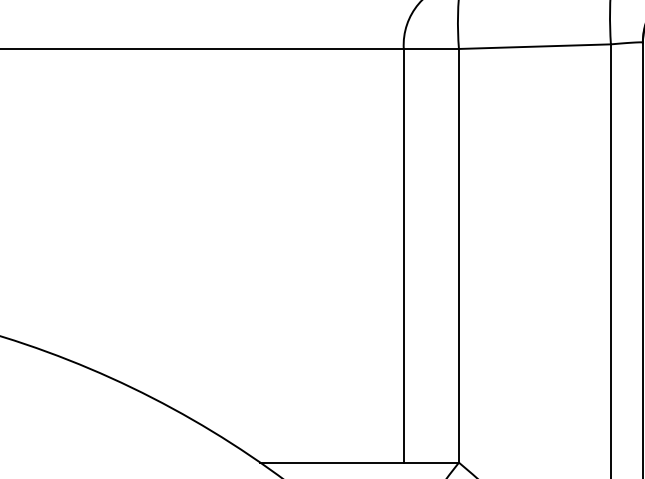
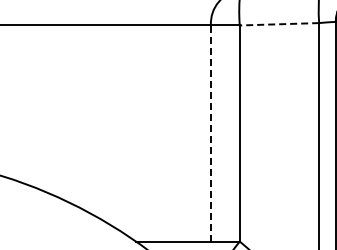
line: (535, 47) -> (279, 24), solid -> dashed
line: (402, 255) -> (210, 133), solid -> dashed

